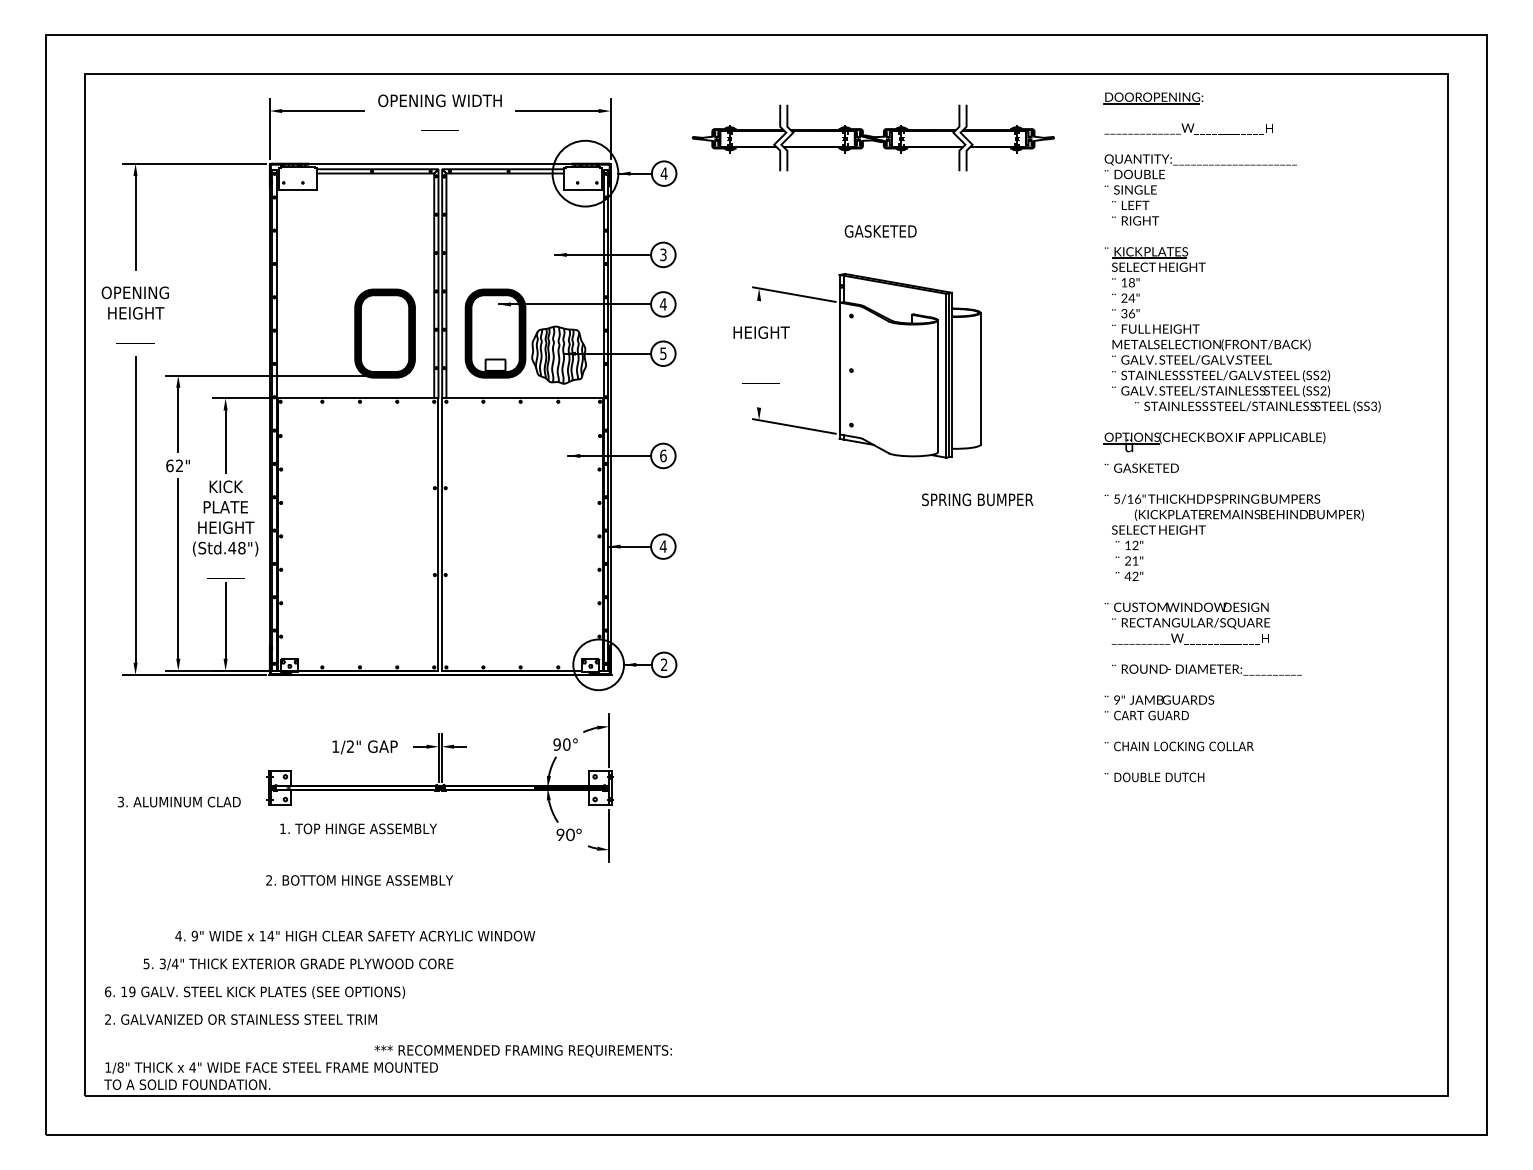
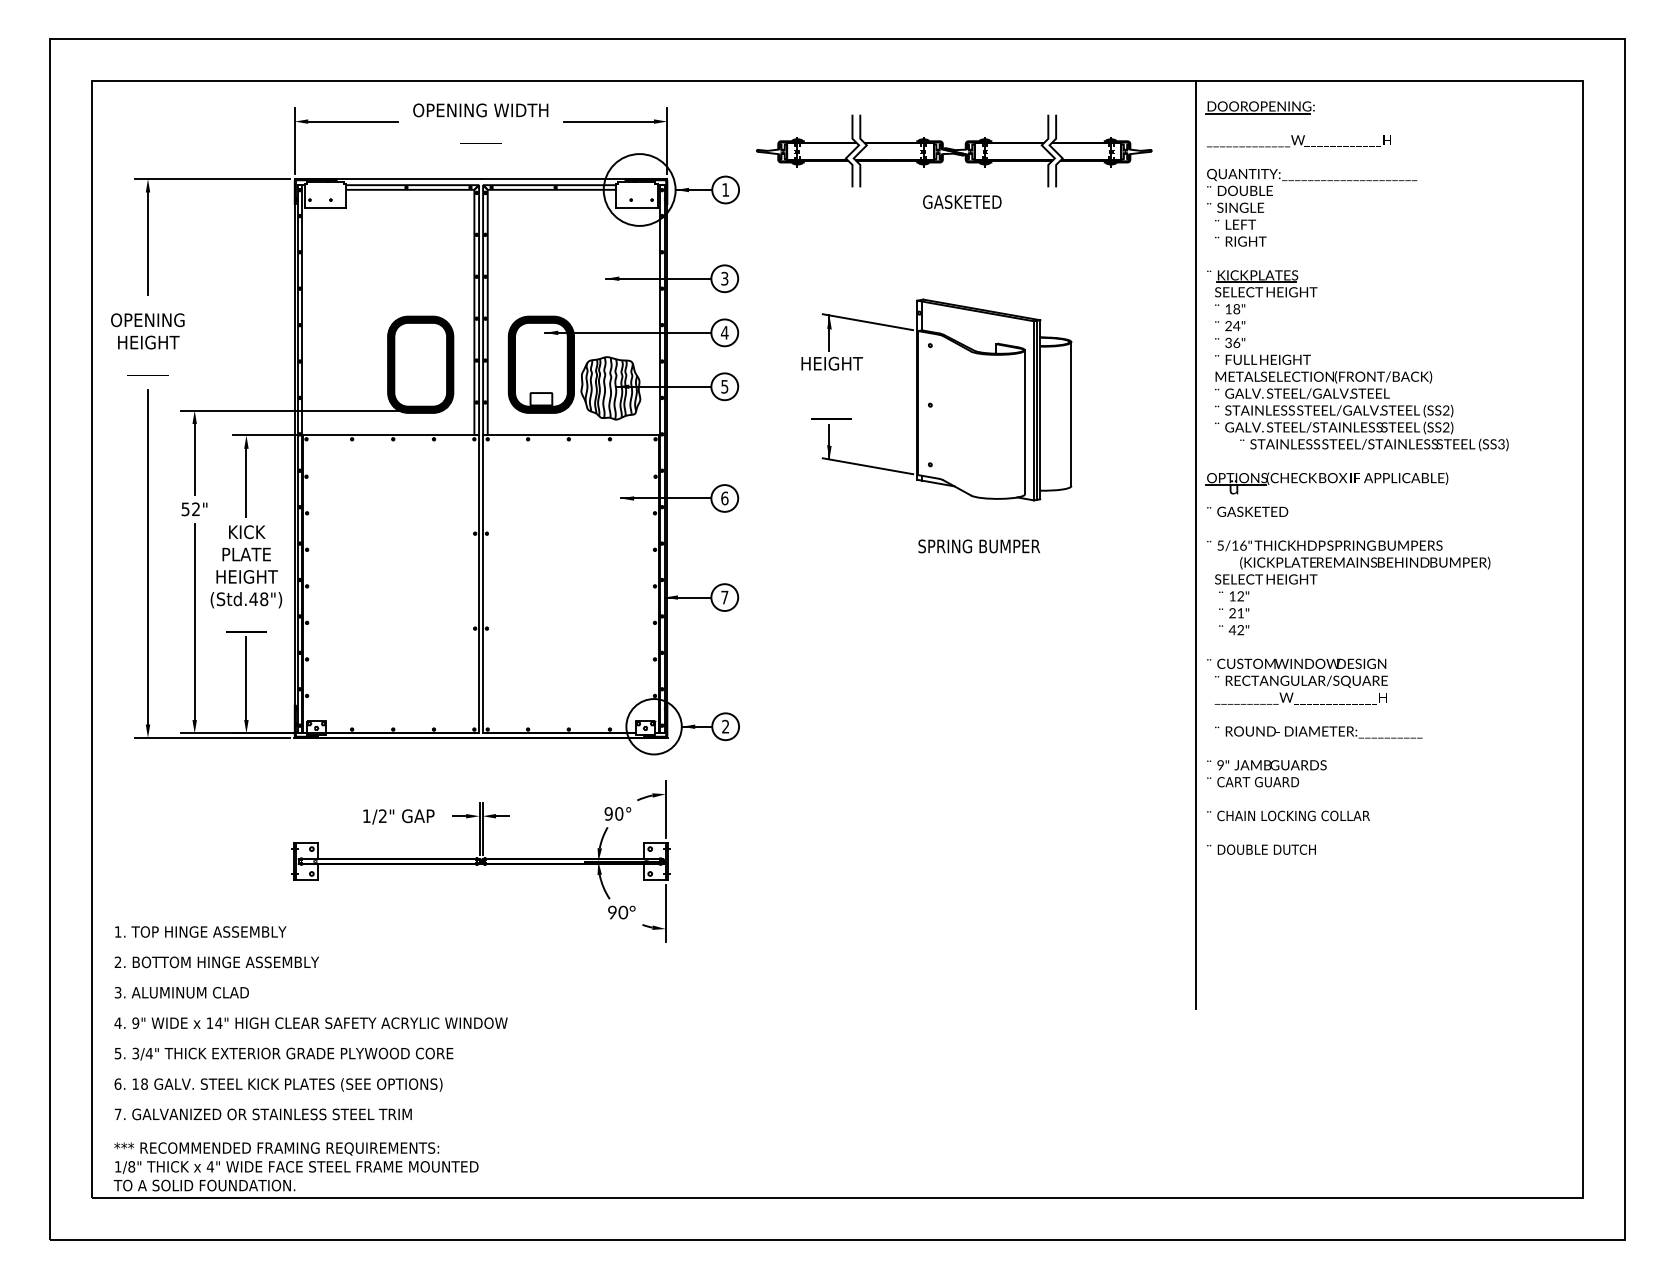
text: (664, 173) -> (725, 189), 4 -> 1
text: (880, 230) -> (962, 201), moved
line: (759, 304) -> (829, 332), added
line: (759, 404) -> (829, 442), added
text: (169, 466) -> (185, 509), 62" -> 52"
line: (1094, 498) -> (1195, 544), added
text: (976, 499) -> (978, 546), moved
text: (663, 546) -> (724, 597), 4 -> 7
text: (179, 801) -> (181, 992), moved
text: (358, 828) -> (200, 931), moved
text: (359, 880) -> (216, 962), moved
text: (354, 935) -> (310, 1022), moved
text: (297, 963) -> (283, 1053), moved
text: (132, 991) -> (144, 1083), 19 -> 18
text: (107, 1018) -> (117, 1113), 2. -> 7.
text: (523, 1050) -> (276, 1148), moved

